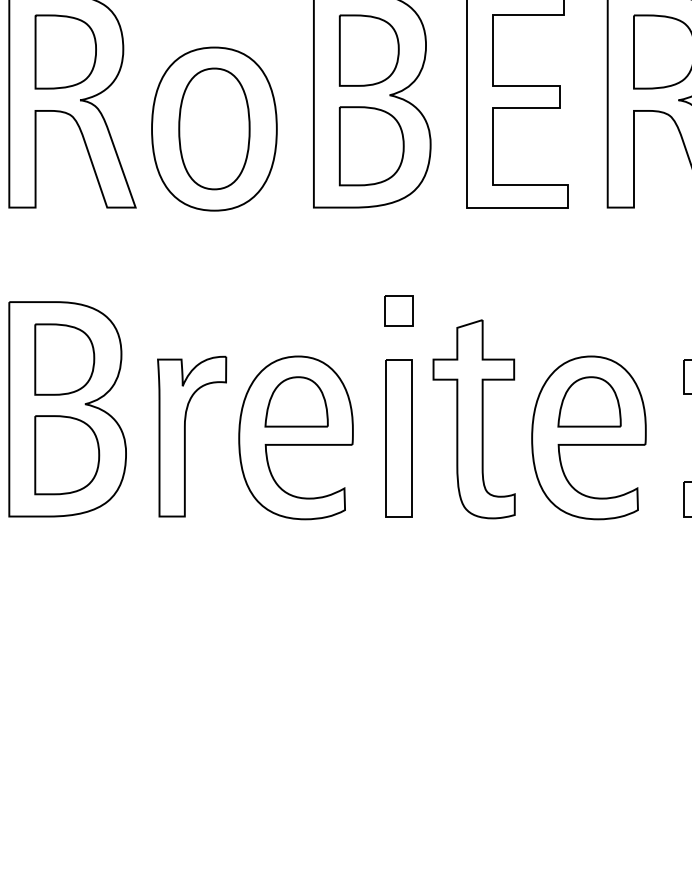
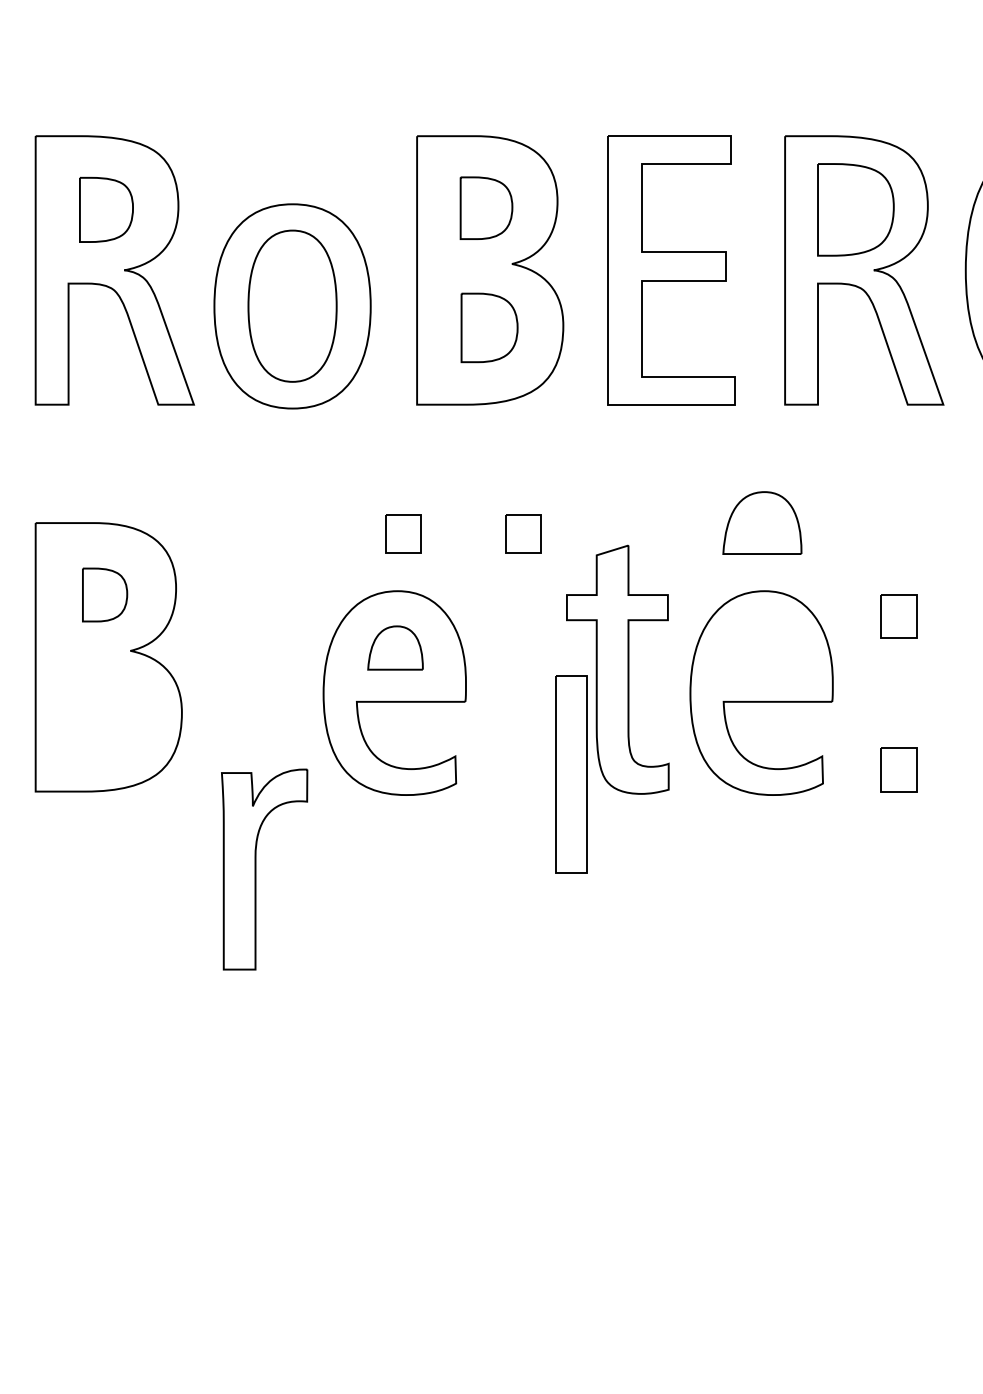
part: (369, 50) -> (486, 208), size x0.7
part: (65, 51) -> (106, 209), size x0.7
part: (371, 145) -> (489, 327), size x0.7
part: (303, 310) -> (403, 533), added
part: (64, 359) -> (104, 594), size x0.6
part: (296, 401) -> (395, 647), size x0.7
part: (589, 401) -> (762, 522), moved
part: (185, 436) -> (256, 869), moved
part: (398, 438) -> (571, 774), moved
part: (67, 454) -> (108, 714), removed

